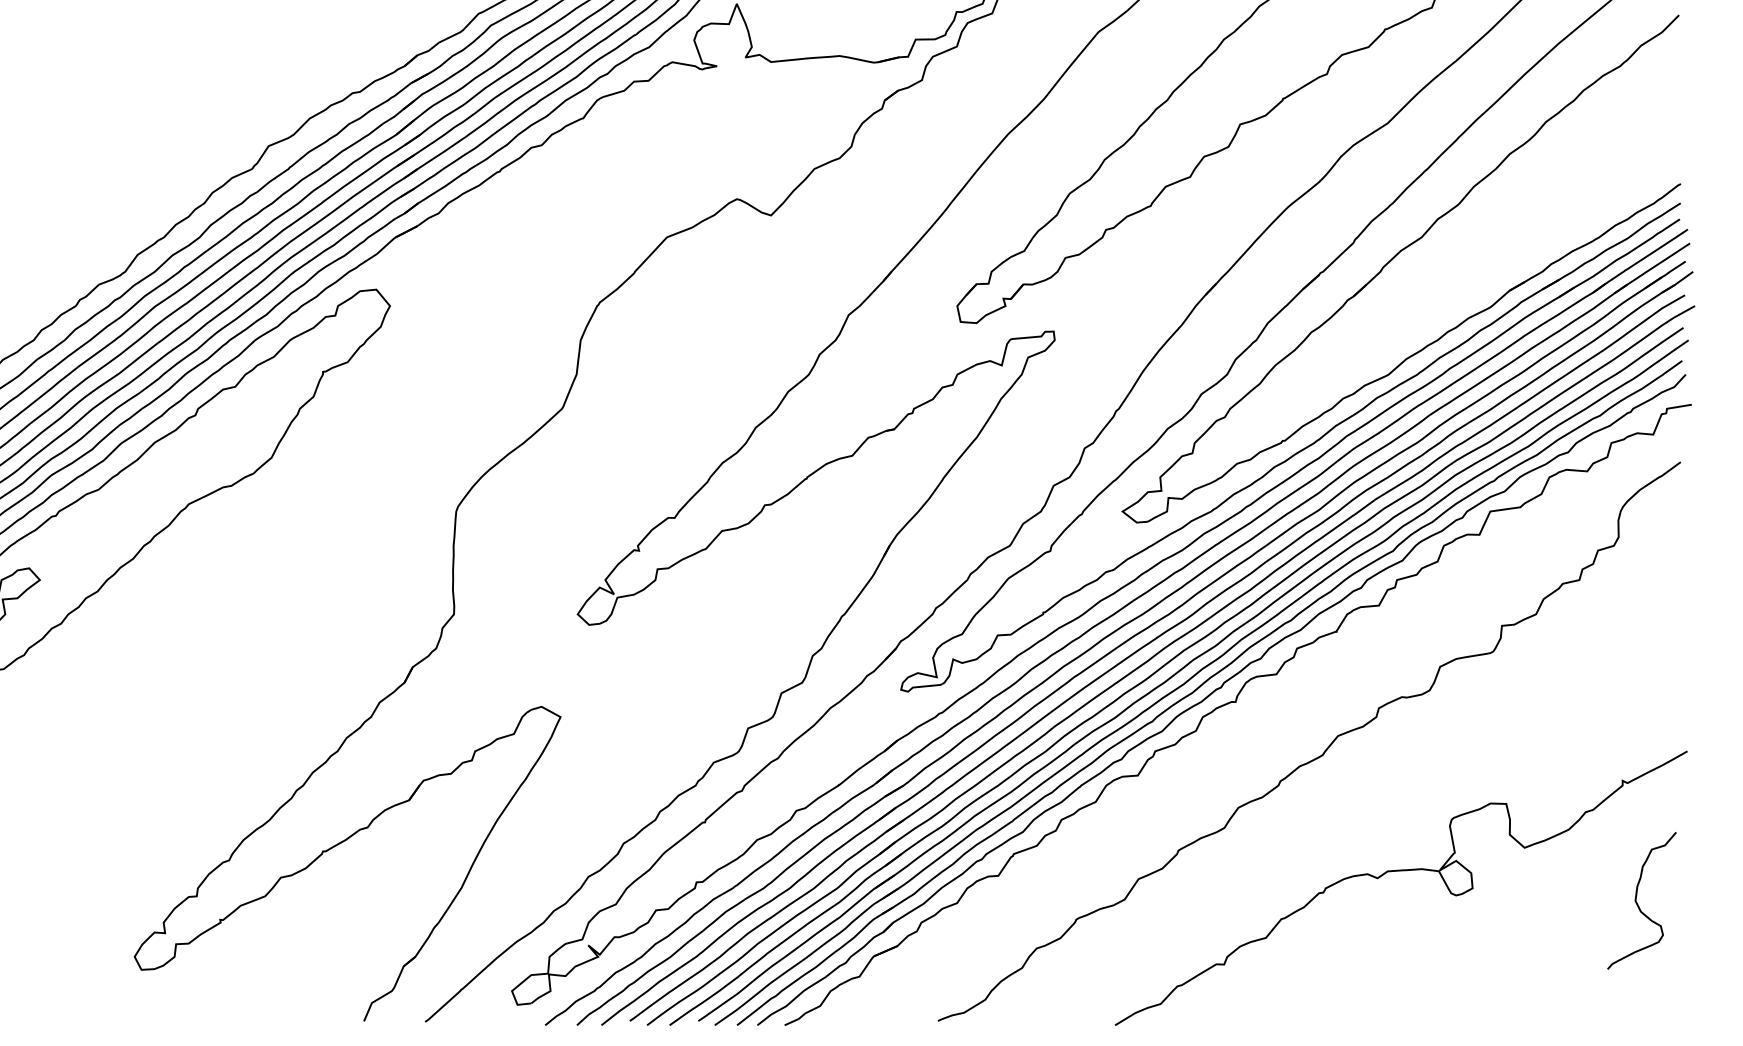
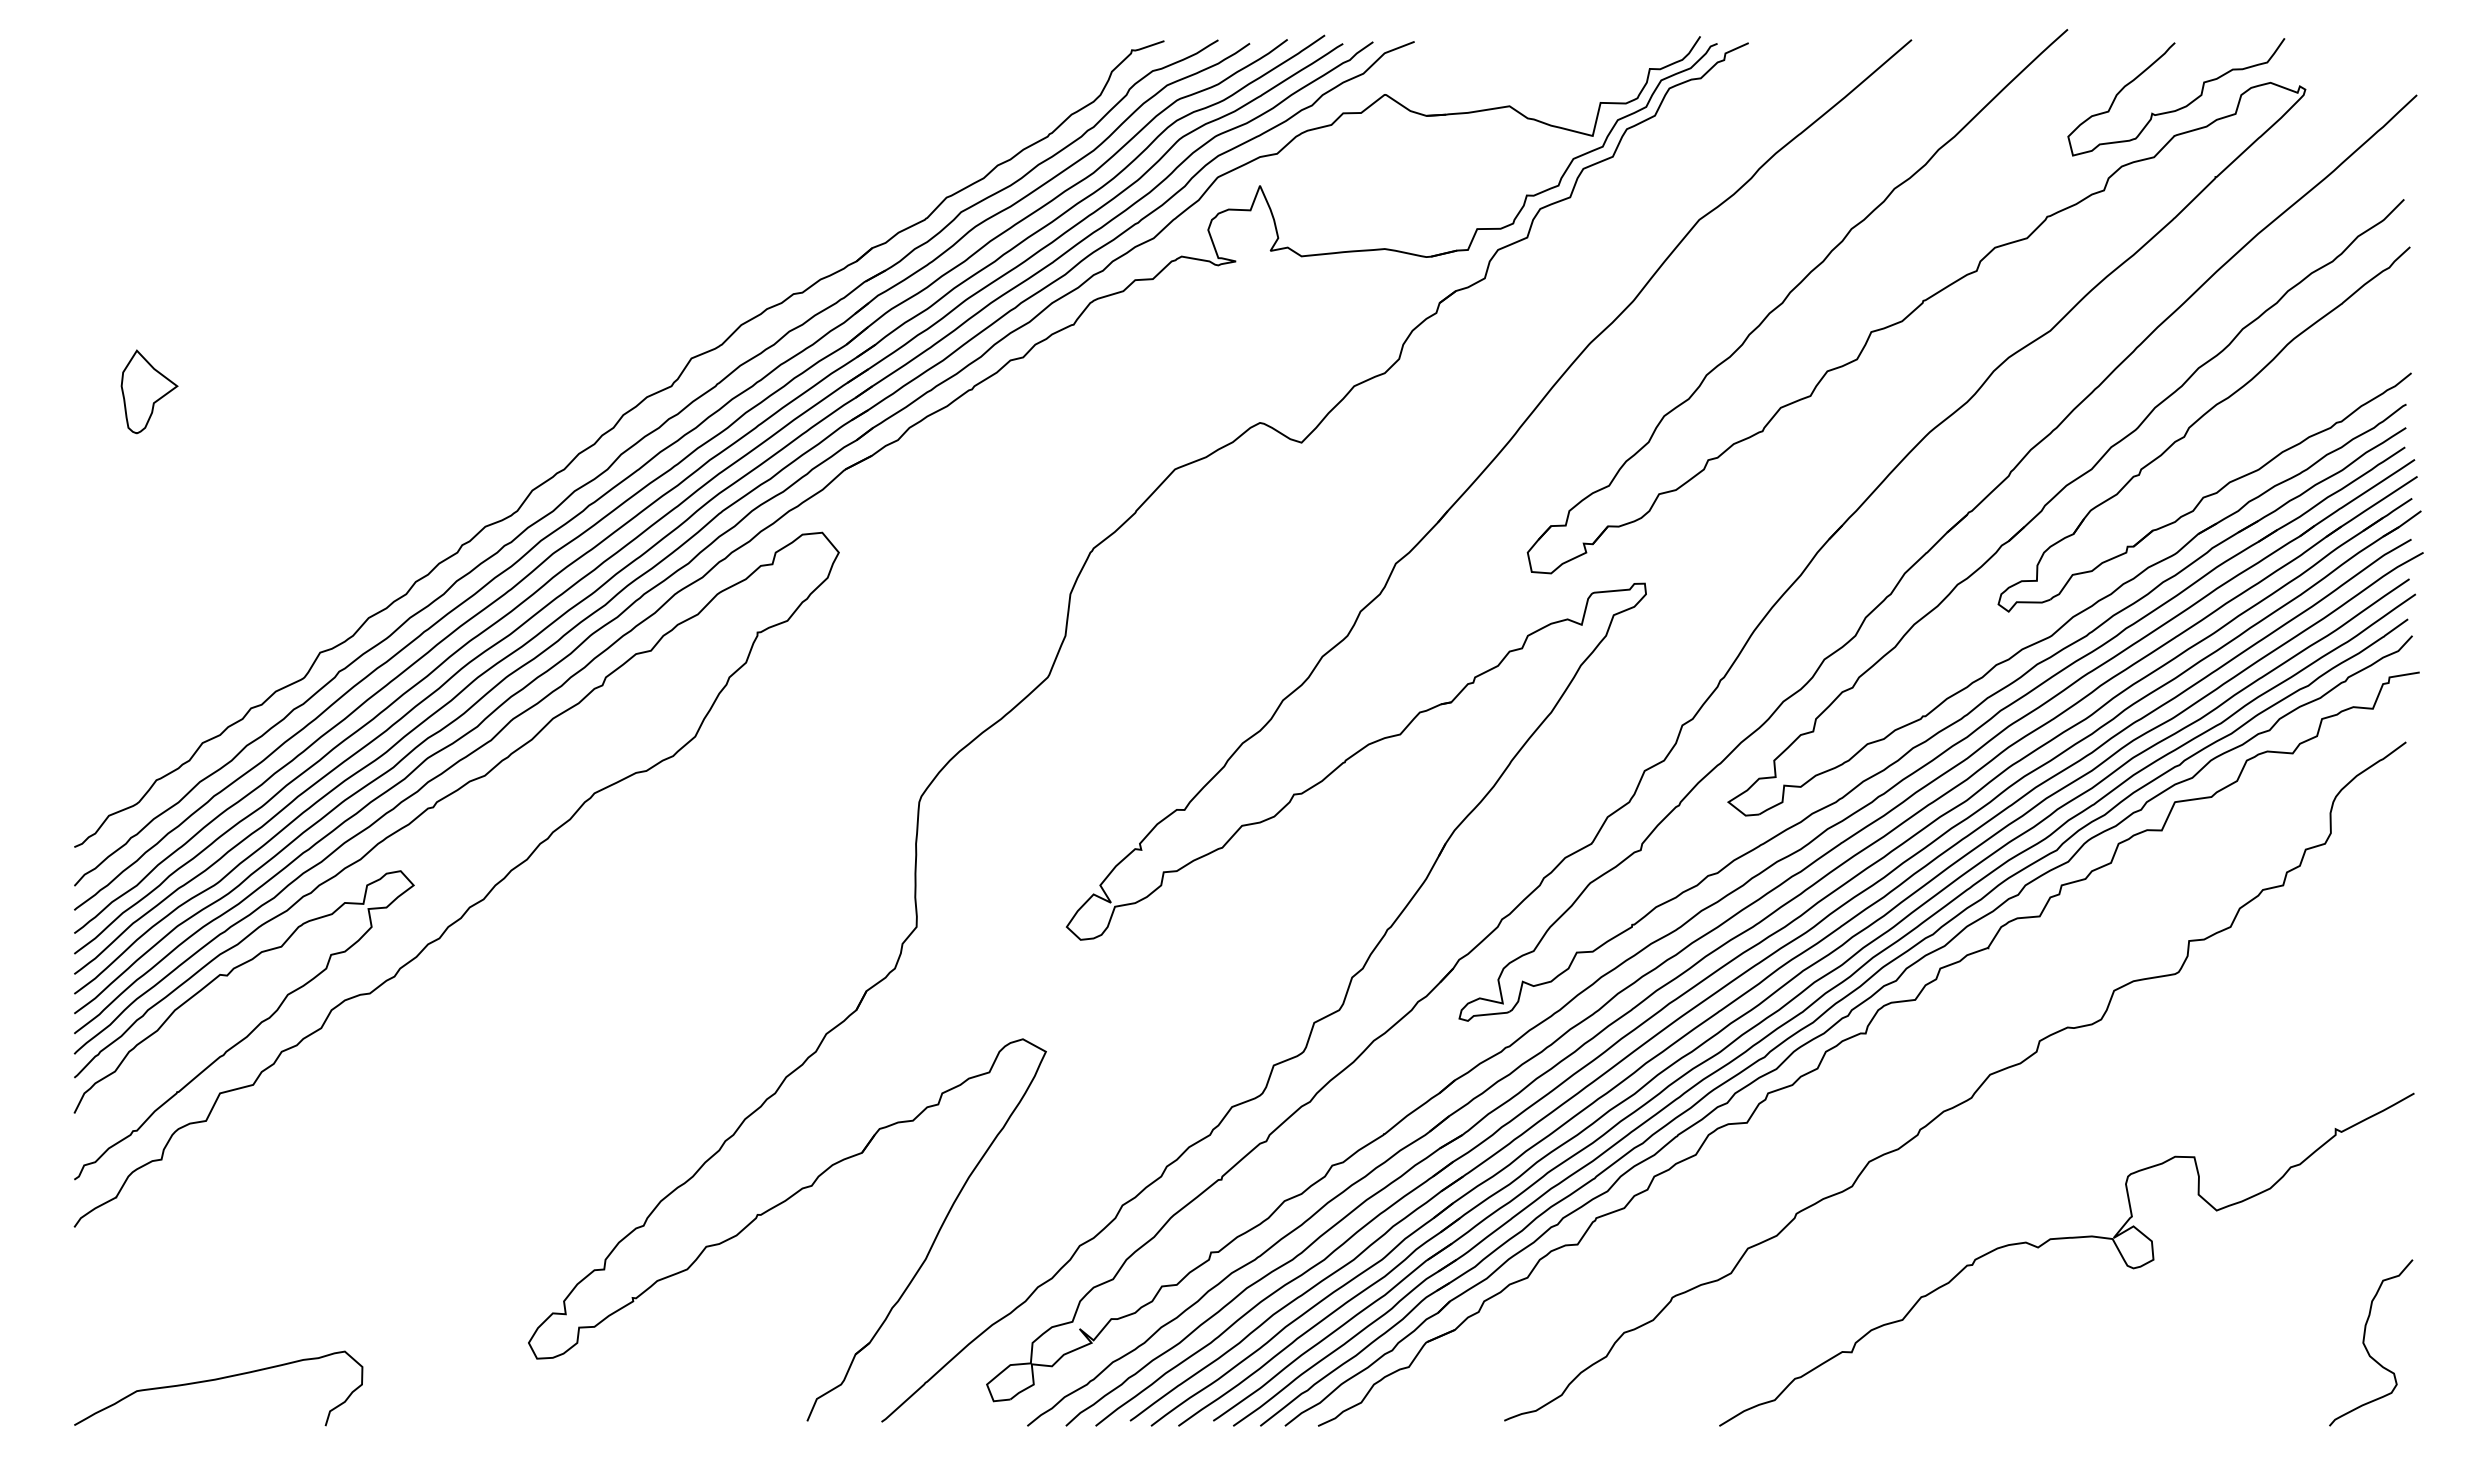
part: (1510, 197) -> (2199, 420), added
curve: (1637, 902) -> (2365, 1344), moved

